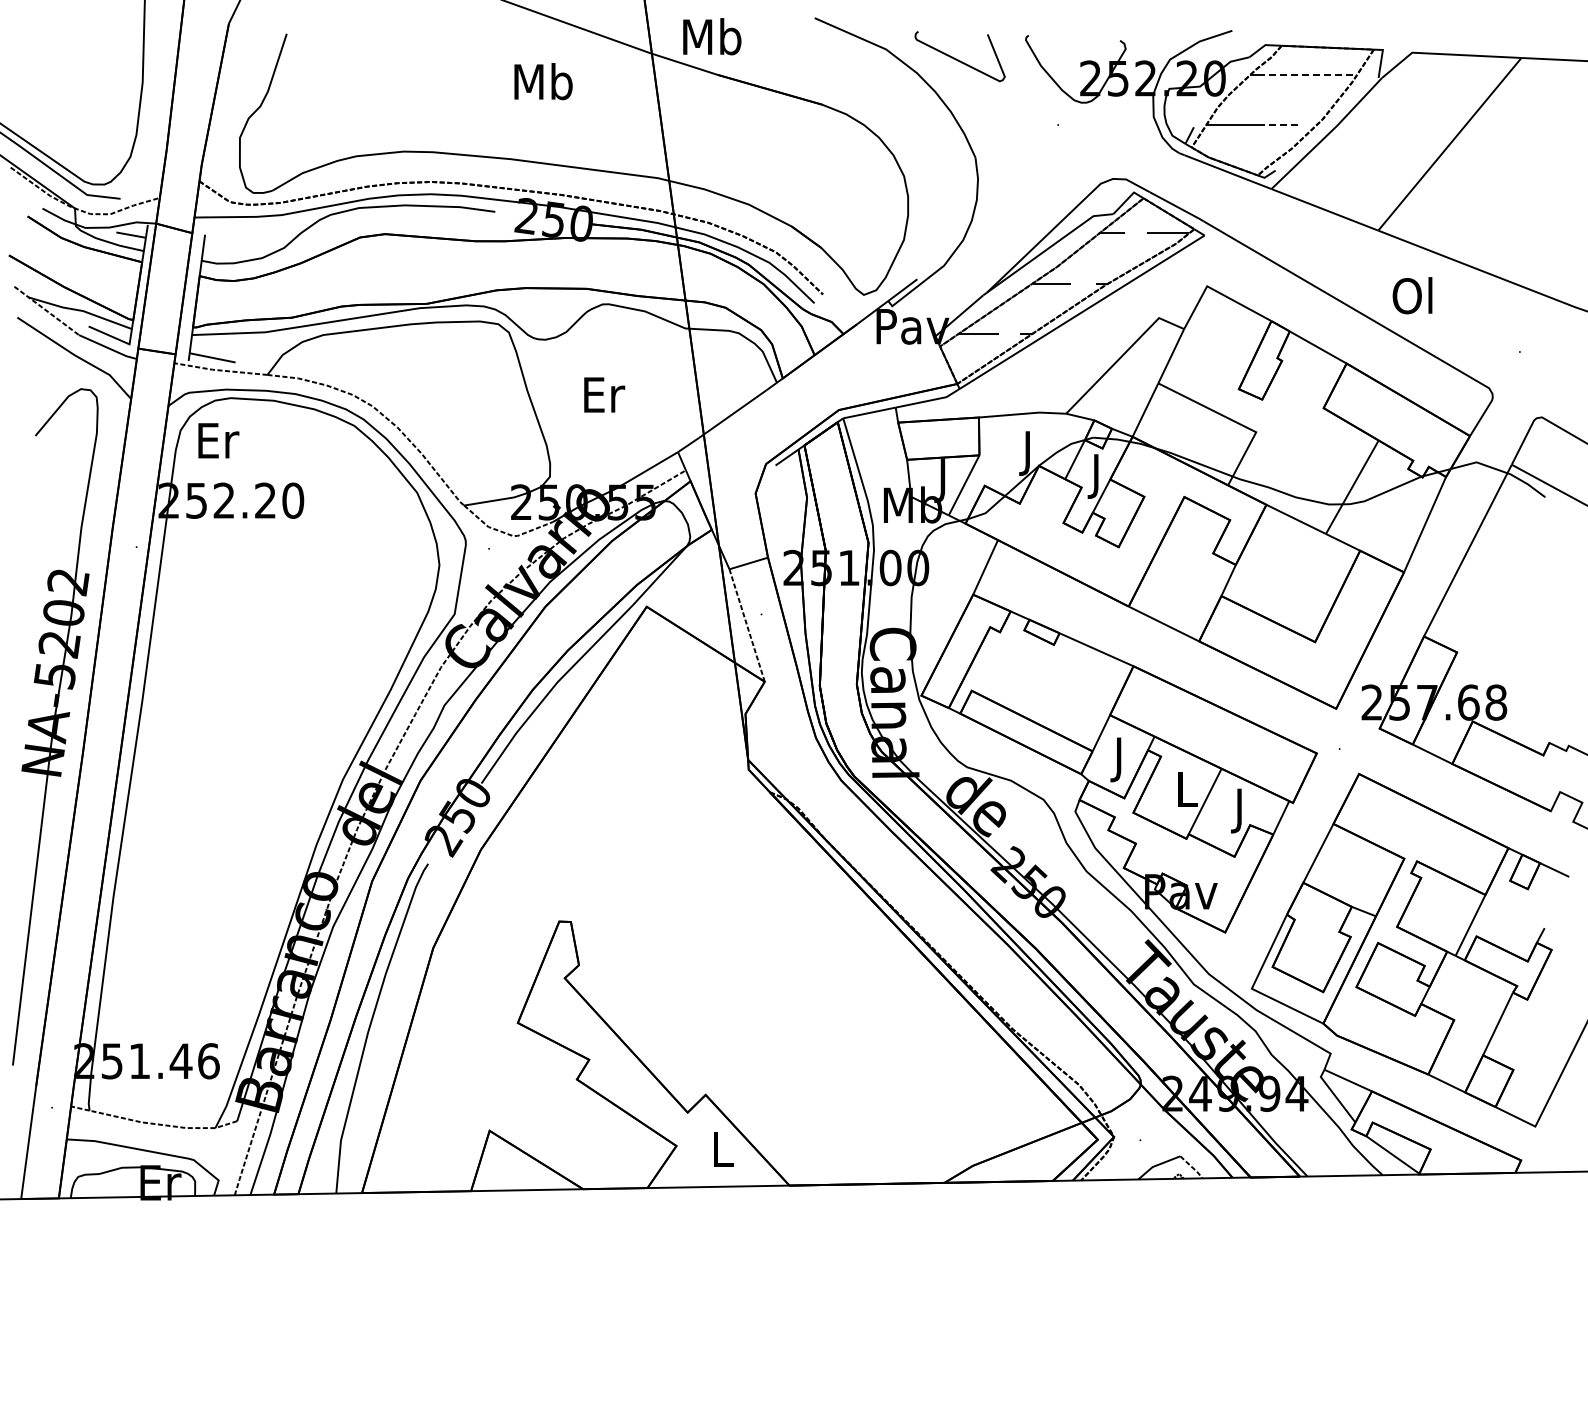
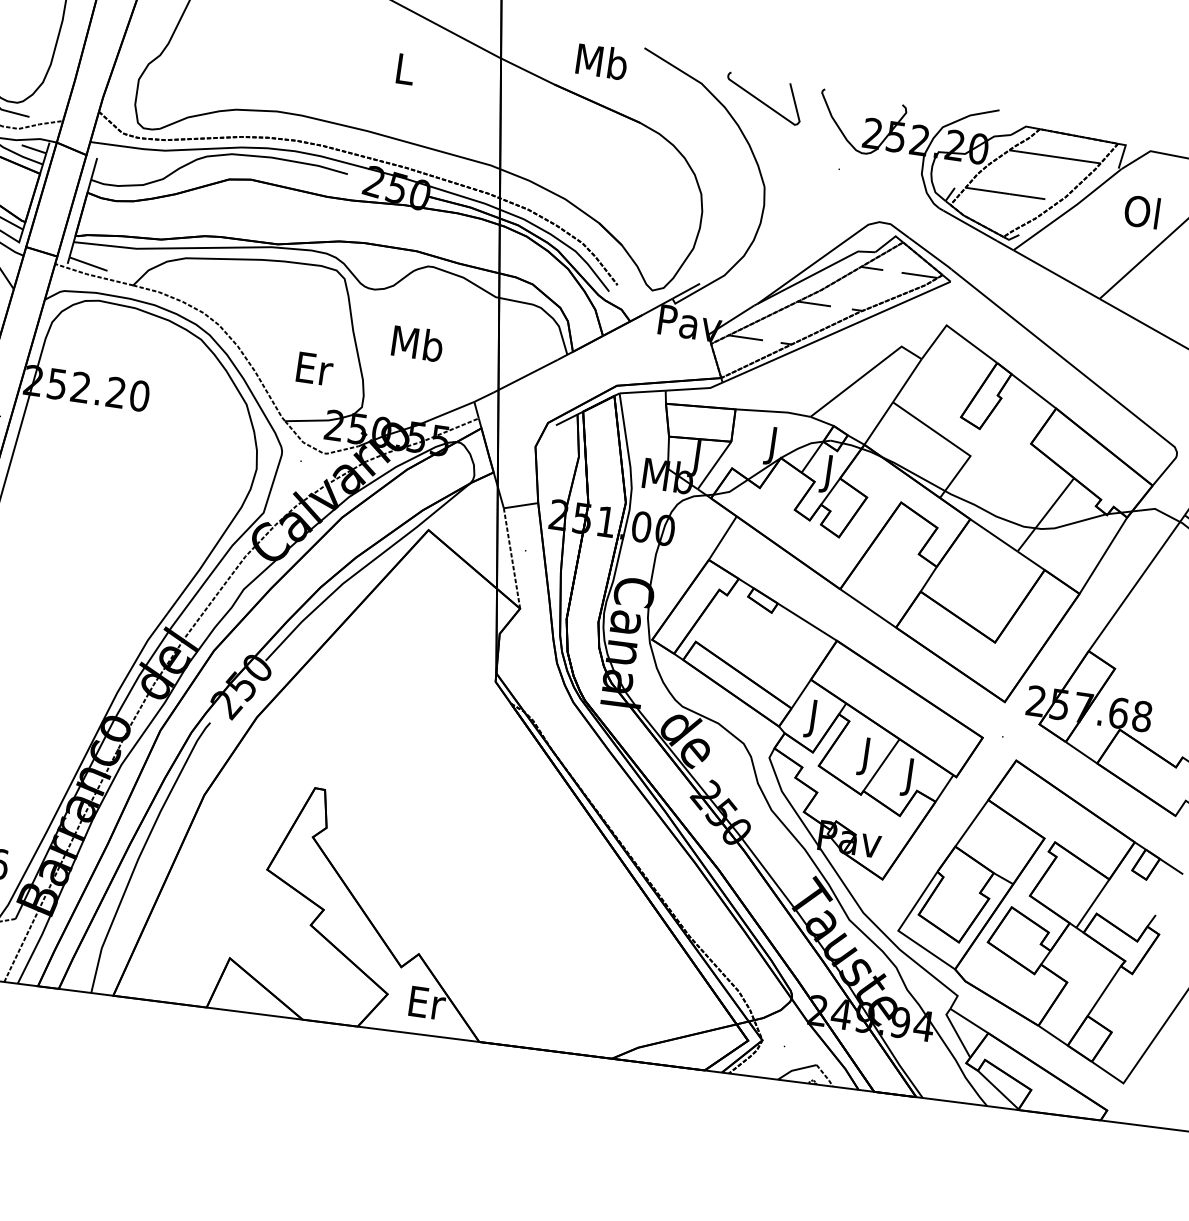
text: (712, 36) -> (602, 61), moved
line: (1307, 75) -> (1058, 157), dashed -> solid
text: (543, 81) -> (405, 68), Mb -> L
line: (1278, 125) -> (1027, 196), dashed -> solid
text: (1412, 295) -> (1142, 211), moved
text: (603, 394) -> (417, 343), Er -> Mb
text: (218, 440) -> (314, 368), moved
text: (1187, 794) -> (867, 756), L -> J
text: (723, 1149) -> (427, 1003), L -> Er

